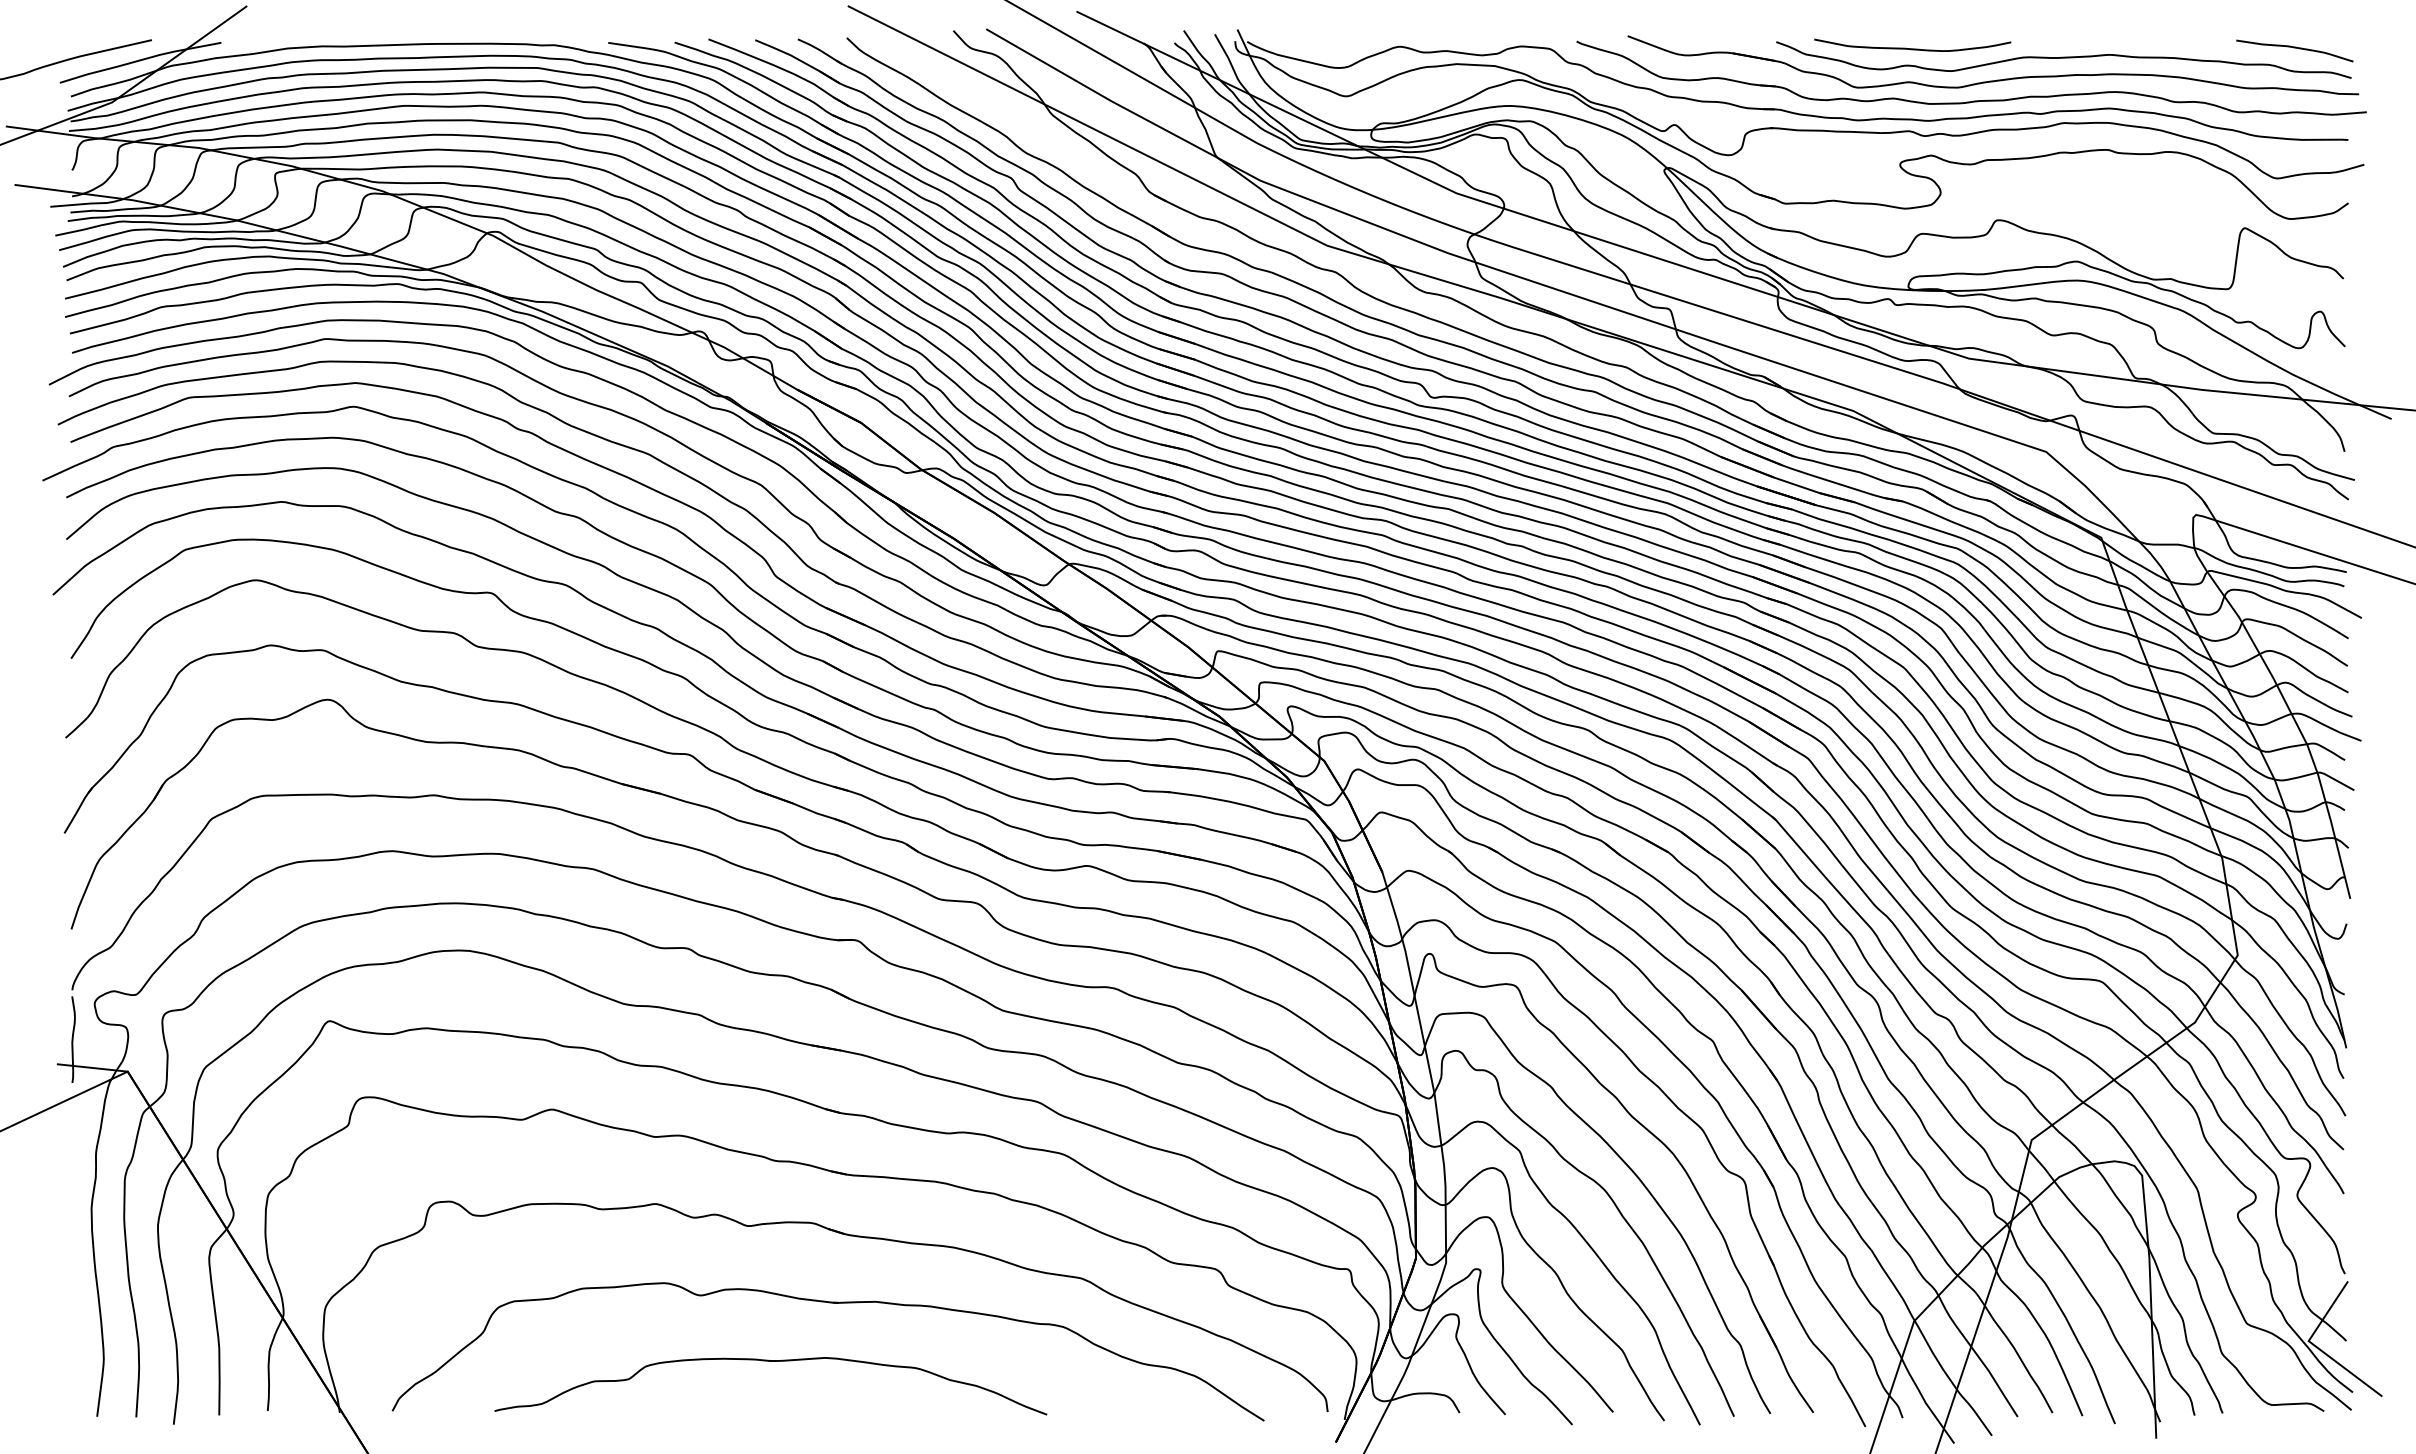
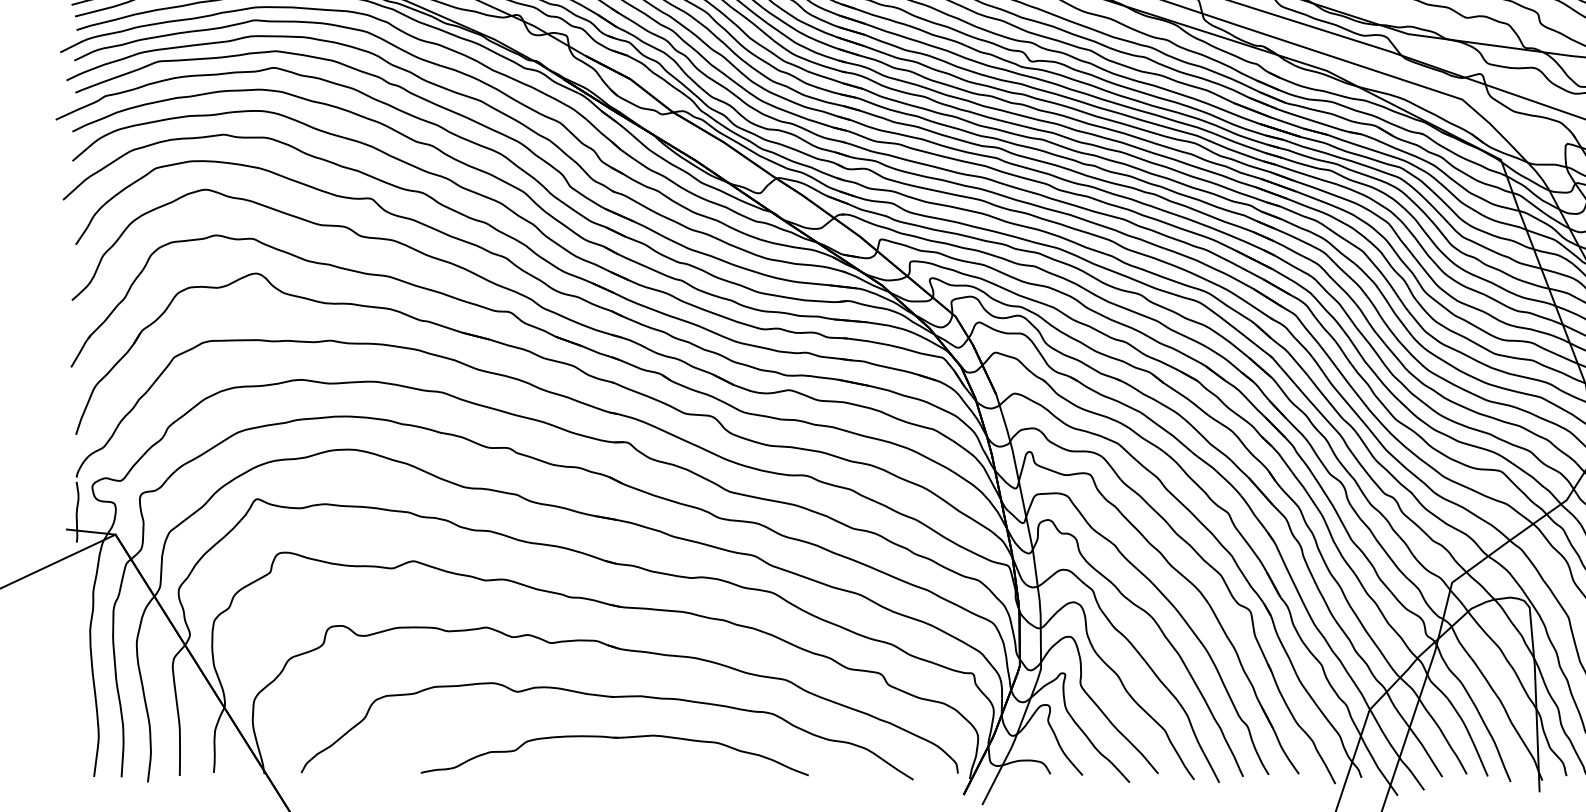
part: (770, 1361) -> (614, 738), moved

